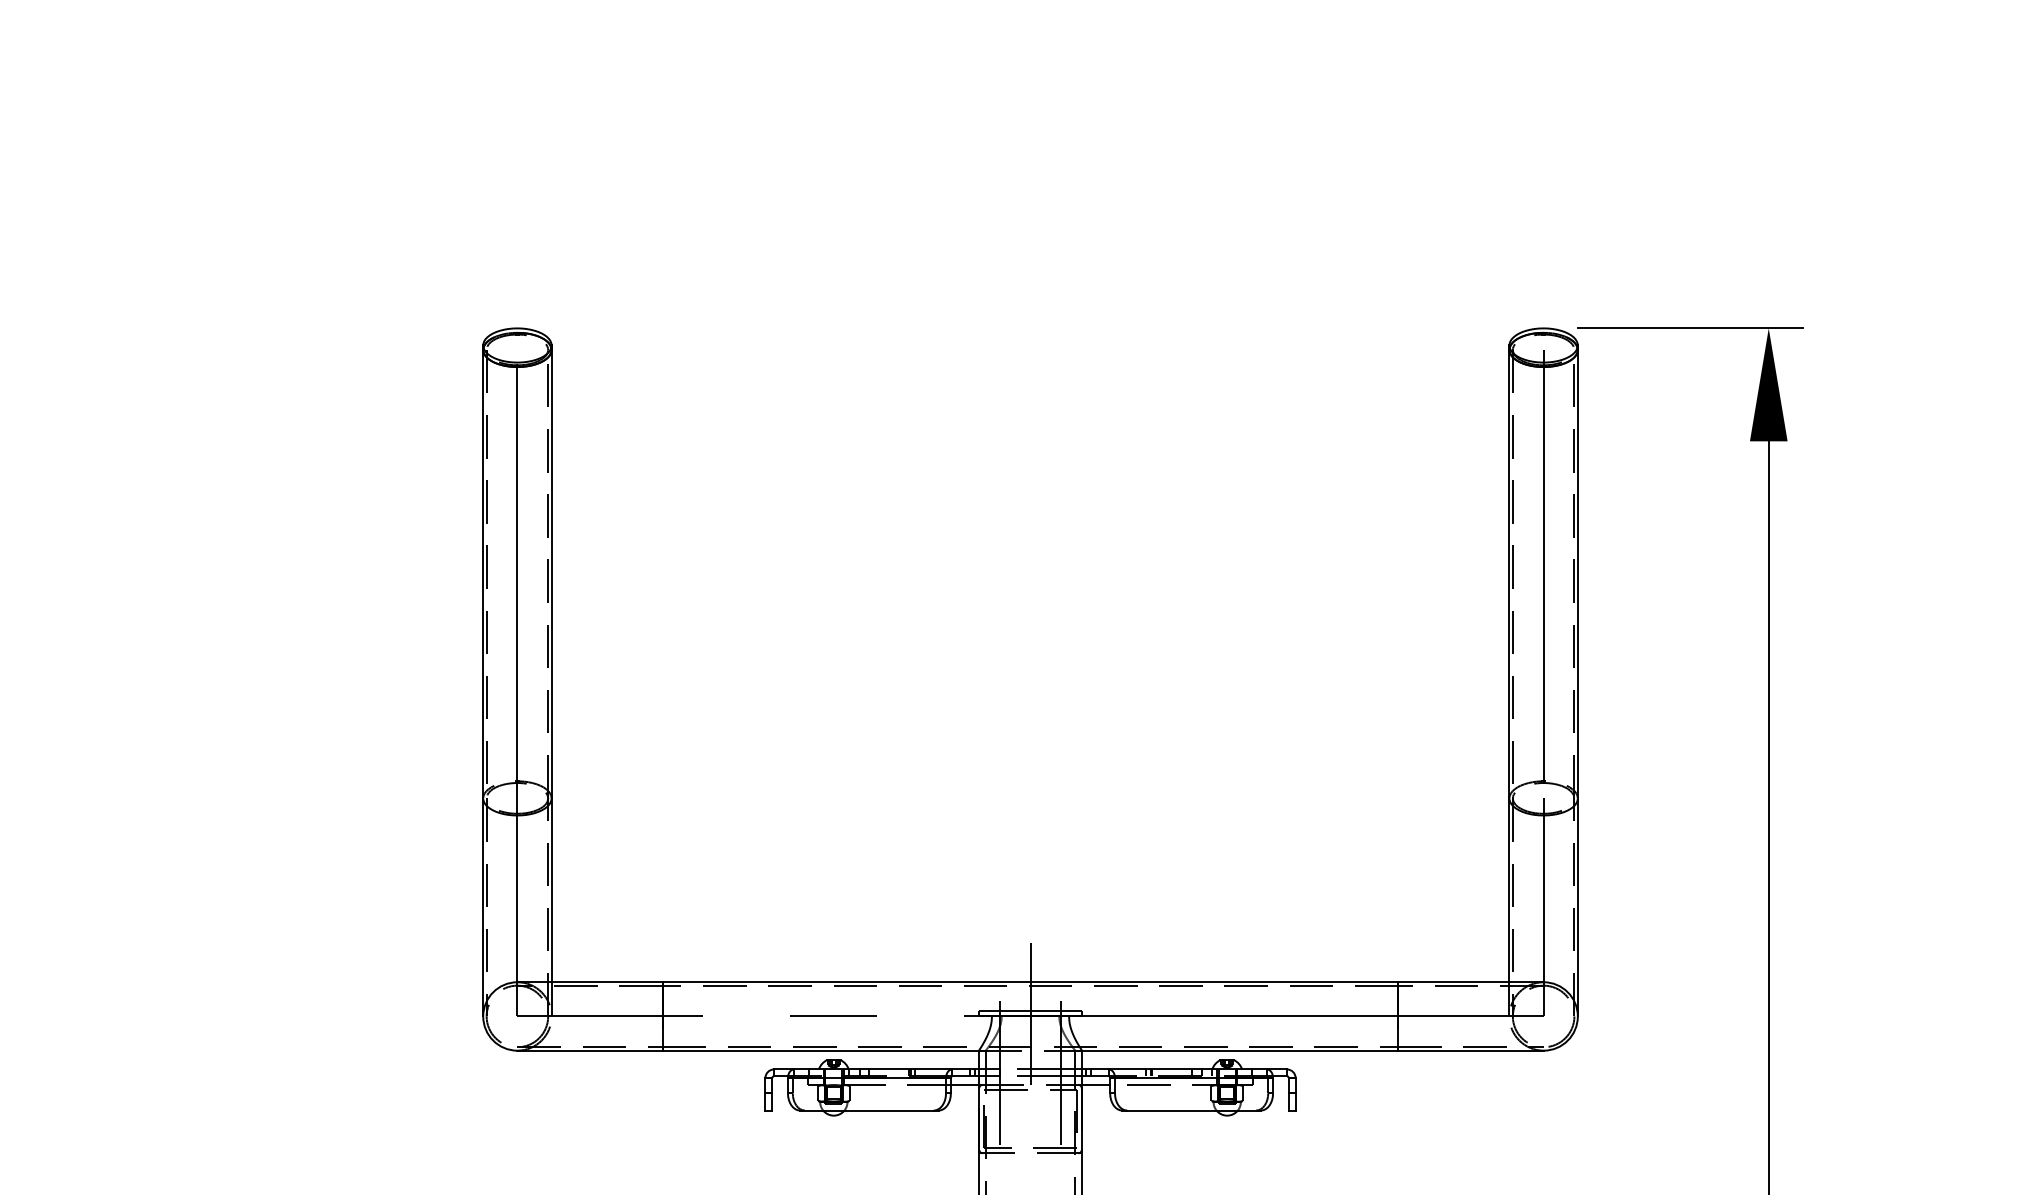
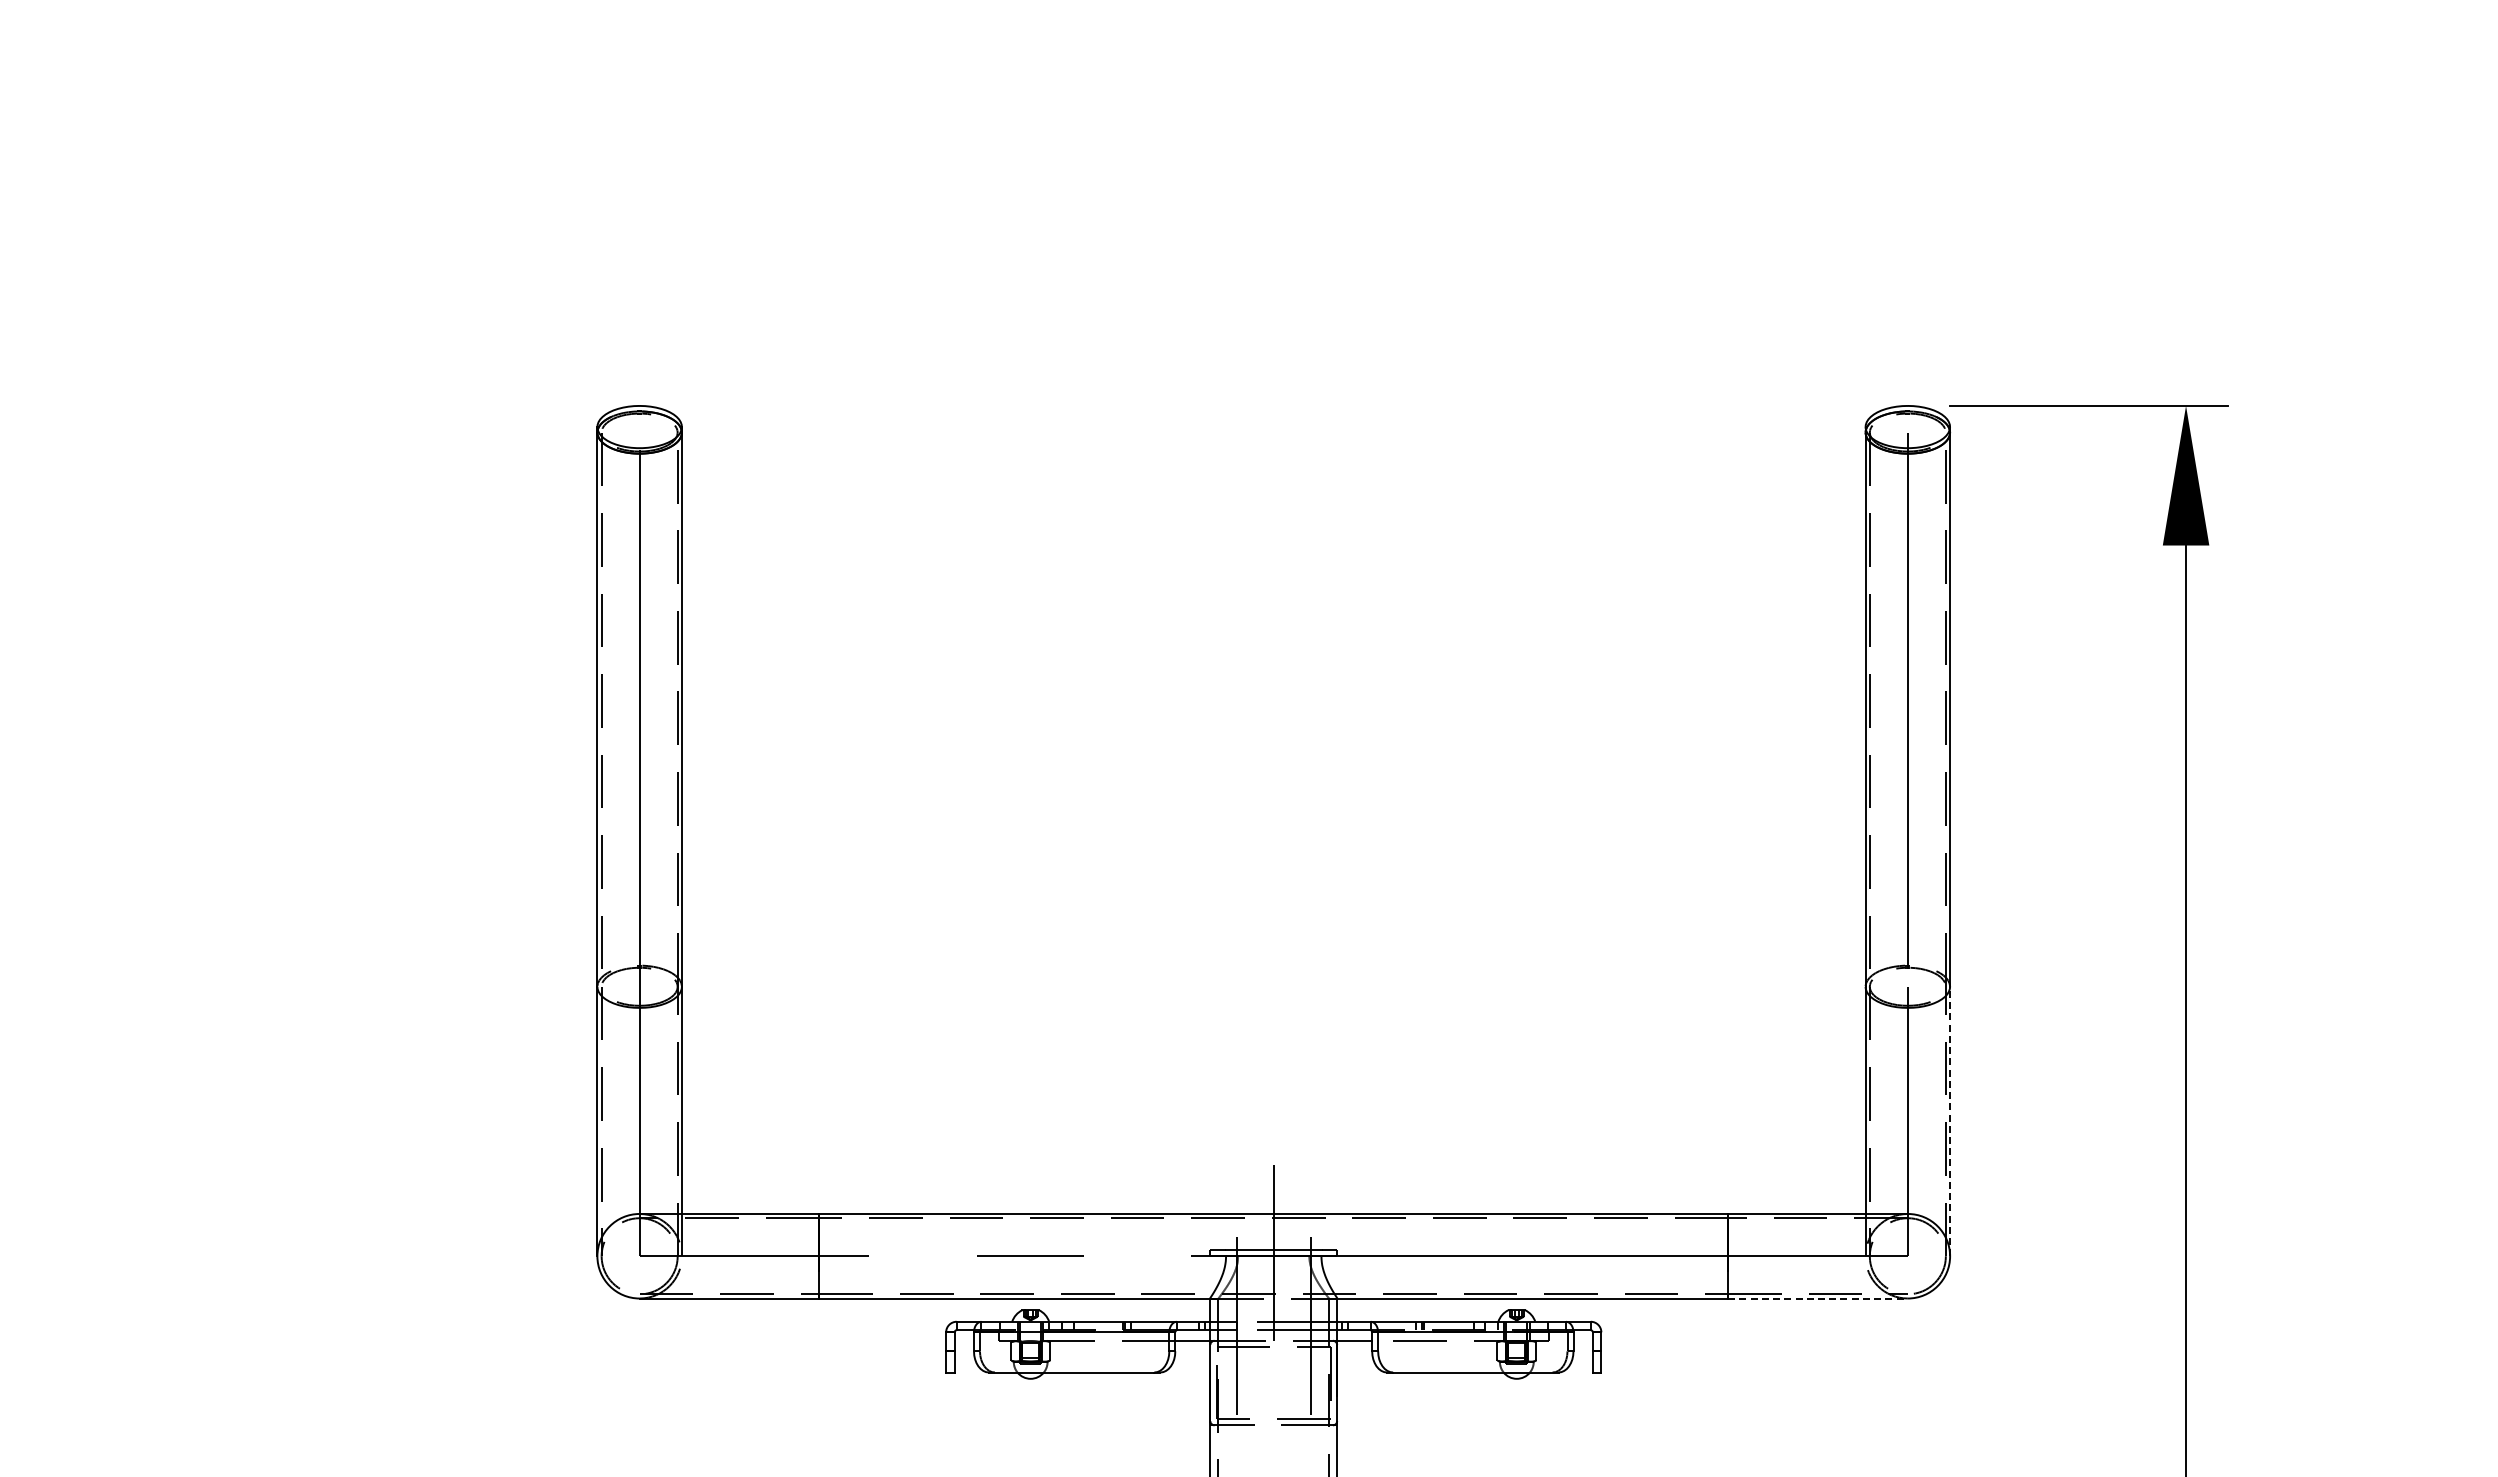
line: (1578, 907) -> (1950, 1121), solid -> dashed
line: (1471, 1050) -> (1818, 1298), solid -> dashed

